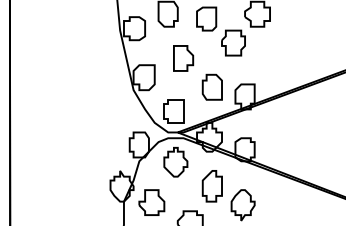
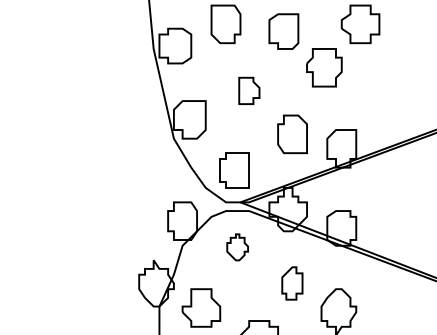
part: (183, 58) -> (249, 90), size x0.7
part: (175, 162) -> (237, 247), size x0.6
part: (211, 186) -> (291, 283), size x0.7

